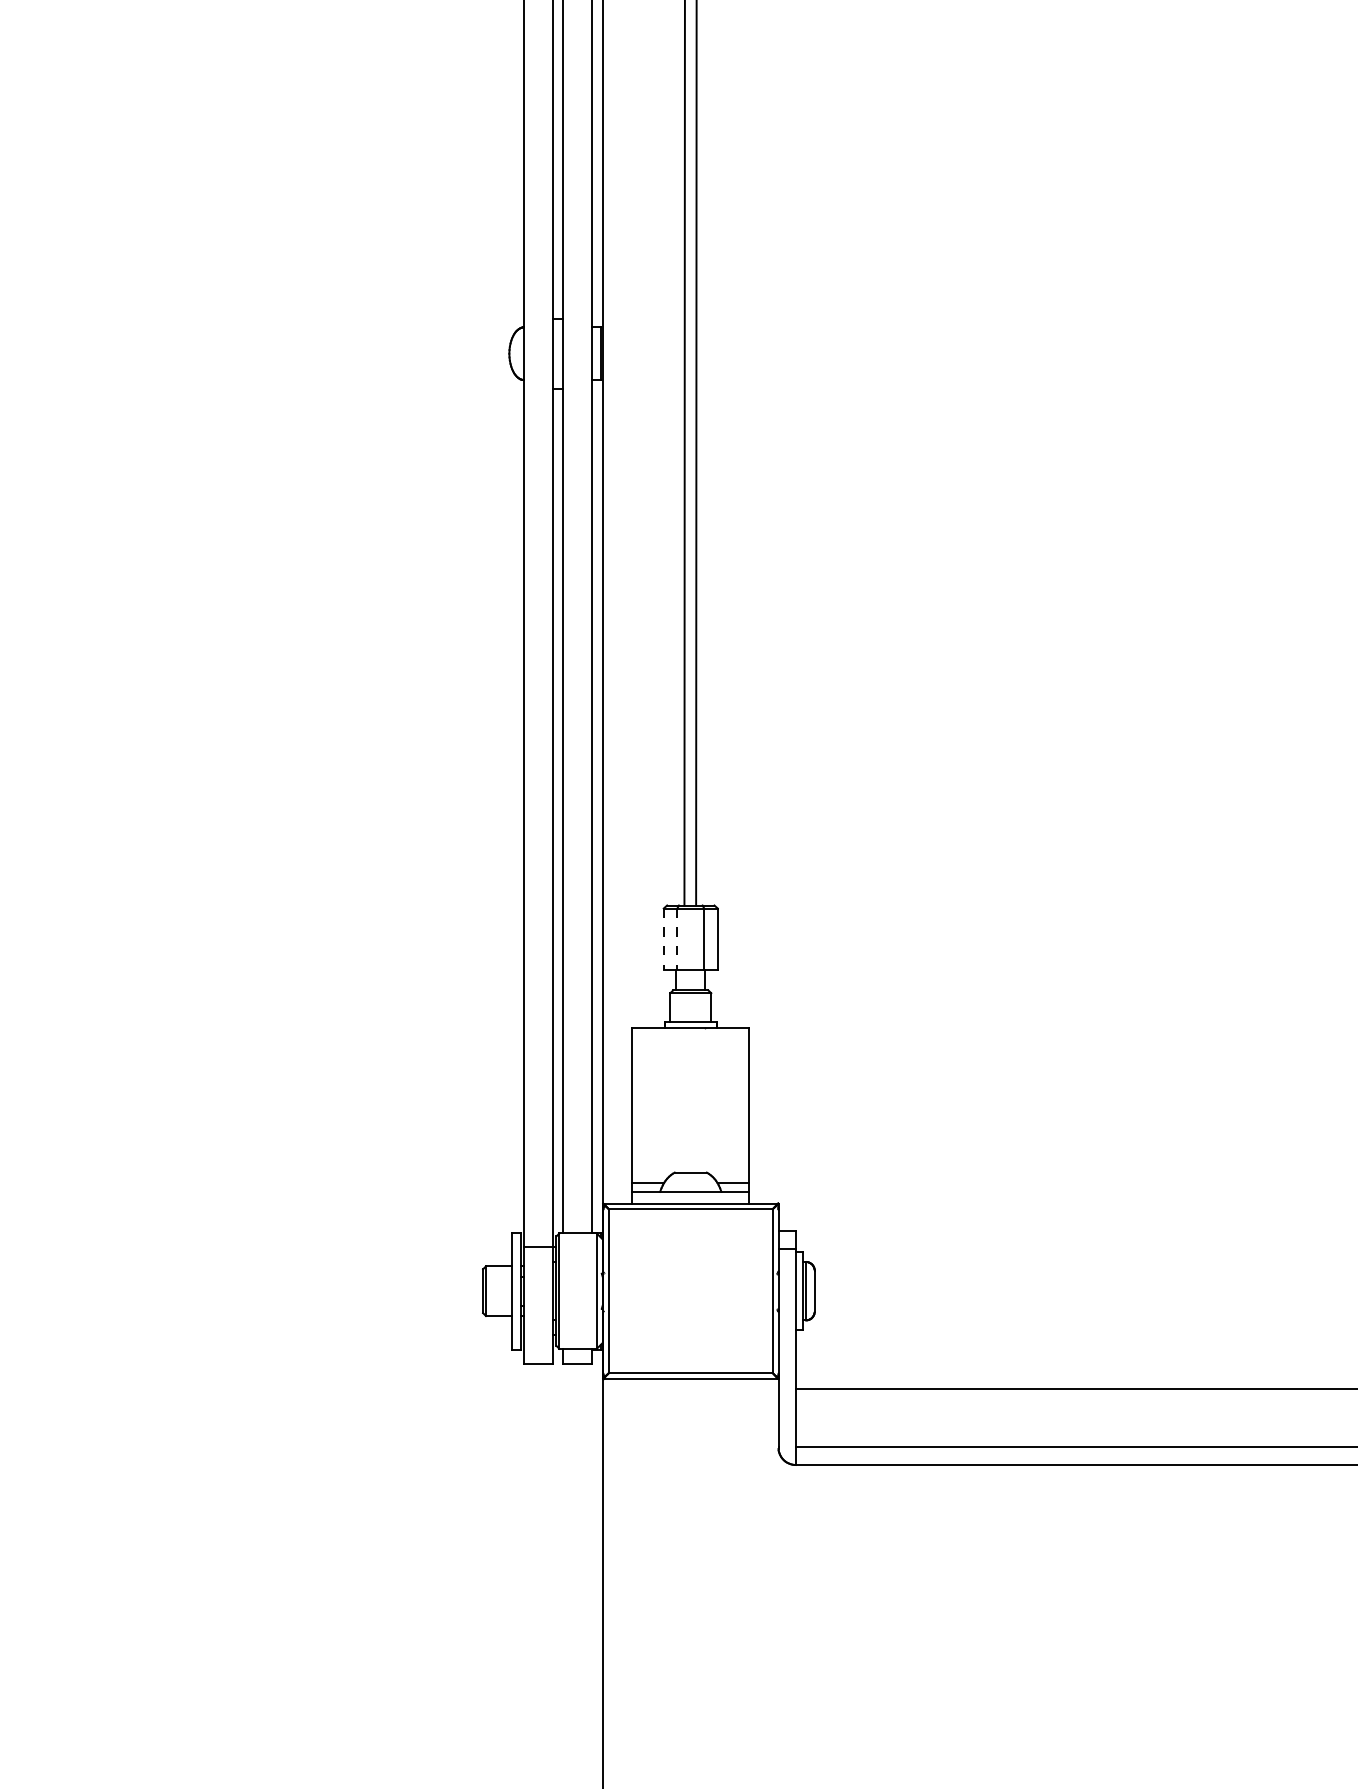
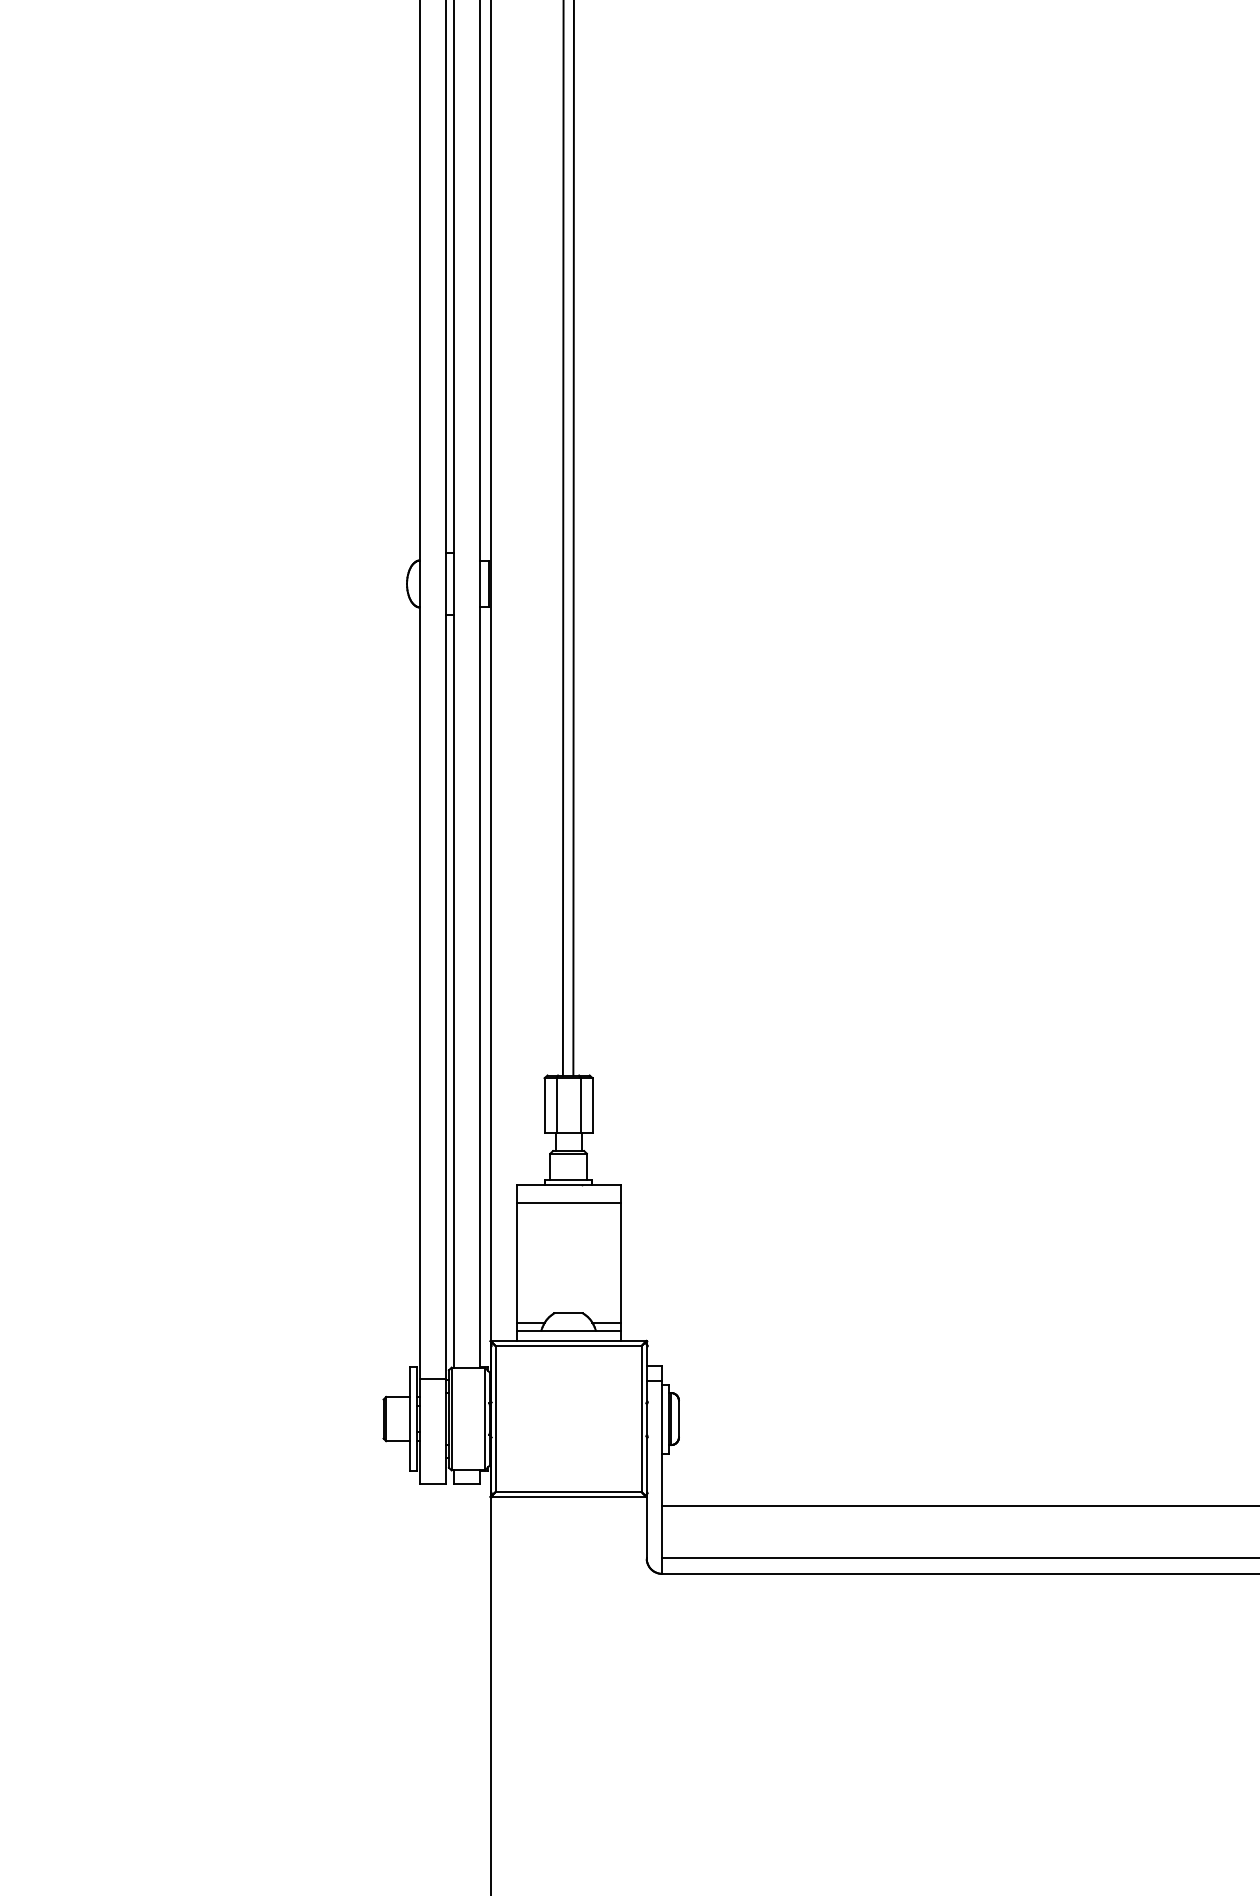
line: (663, 939) -> (544, 1105), dashed -> solid
line: (677, 939) -> (556, 1105), dashed -> solid
line: (690, 1049) -> (568, 1203), added

